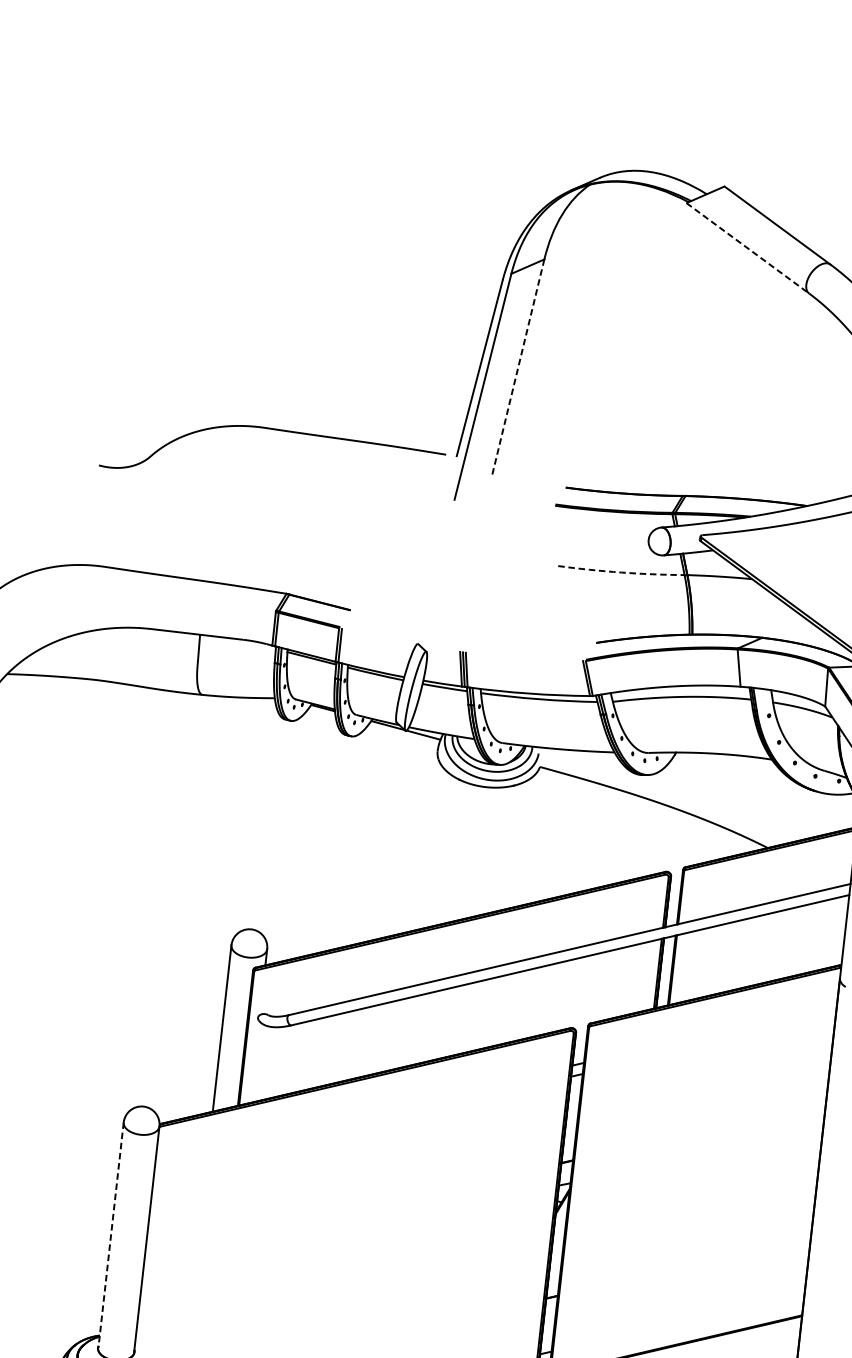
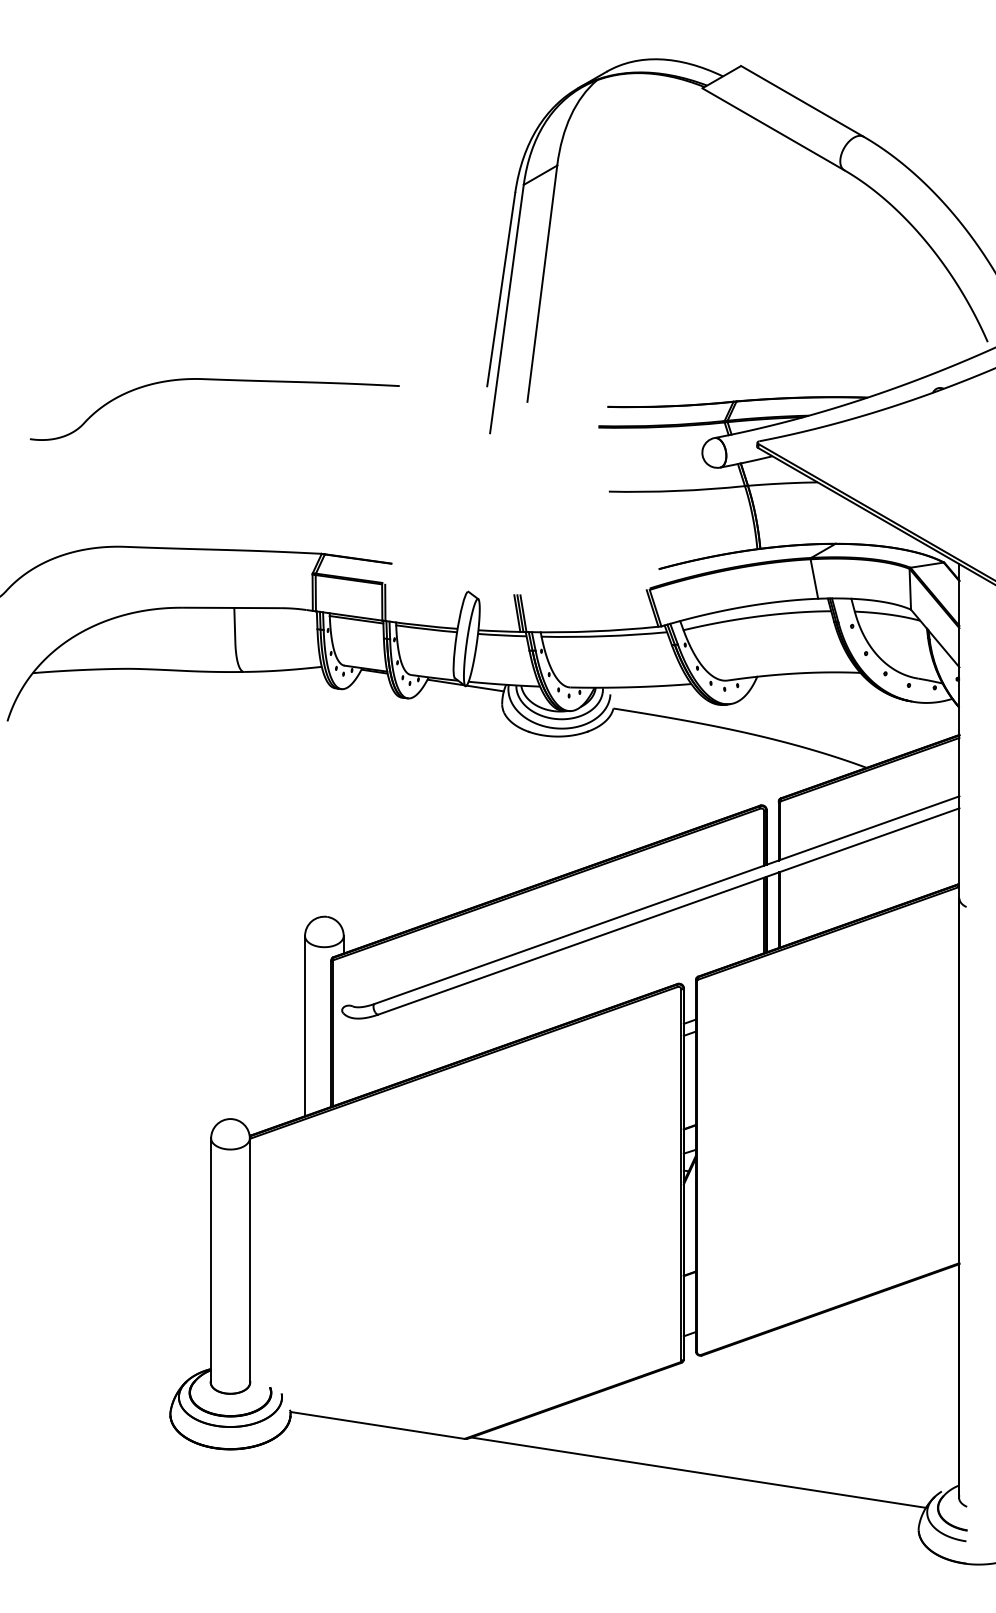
line: (747, 248) -> (773, 129), dashed -> solid
line: (518, 367) -> (542, 284), dashed -> solid
curve: (275, 430) -> (214, 380), moved
arc: (621, 572) -> (677, 490), dashed -> solid
line: (111, 1235) -> (211, 1260), dashed -> solid

